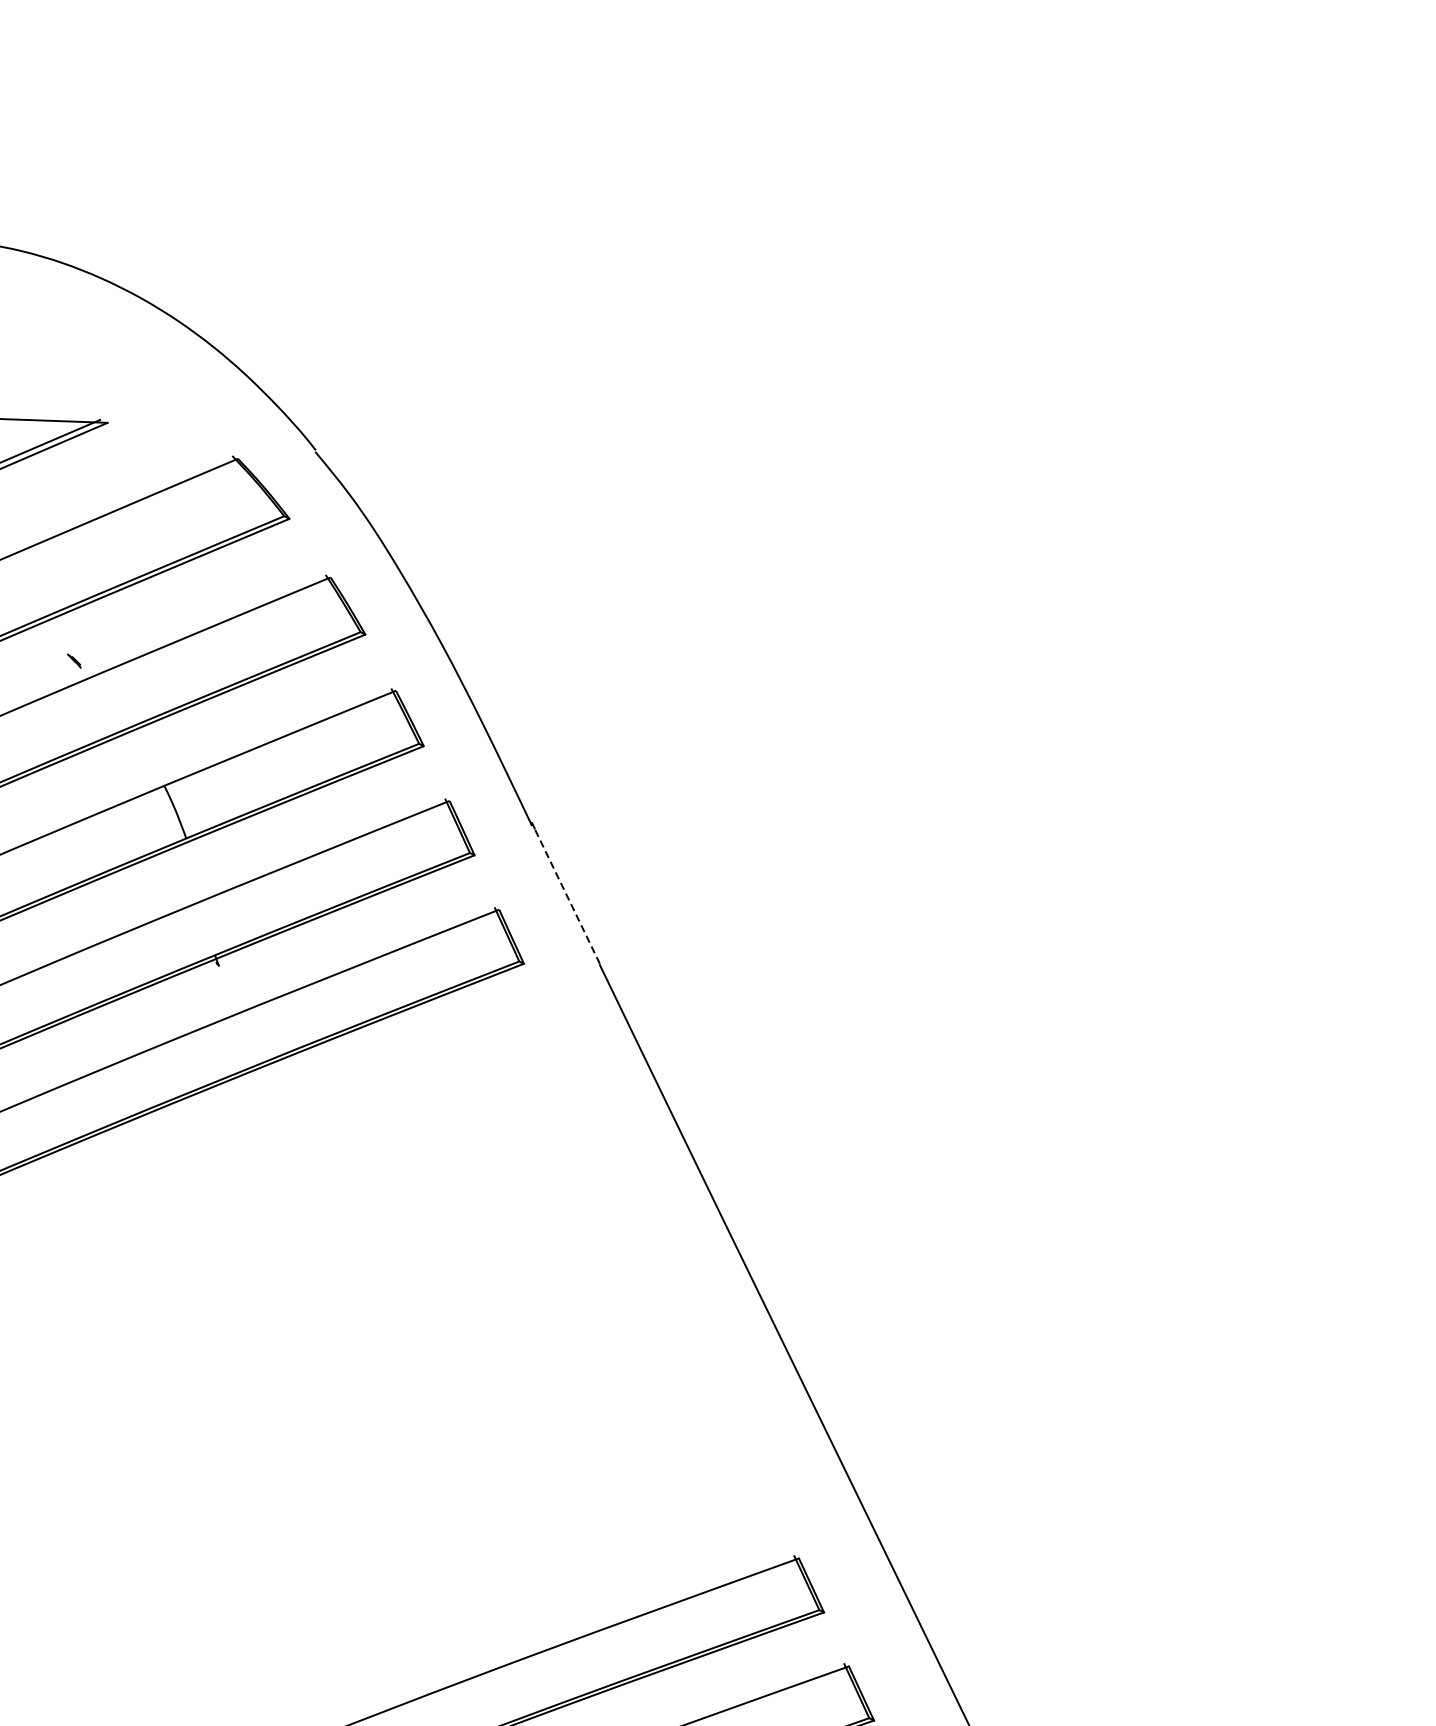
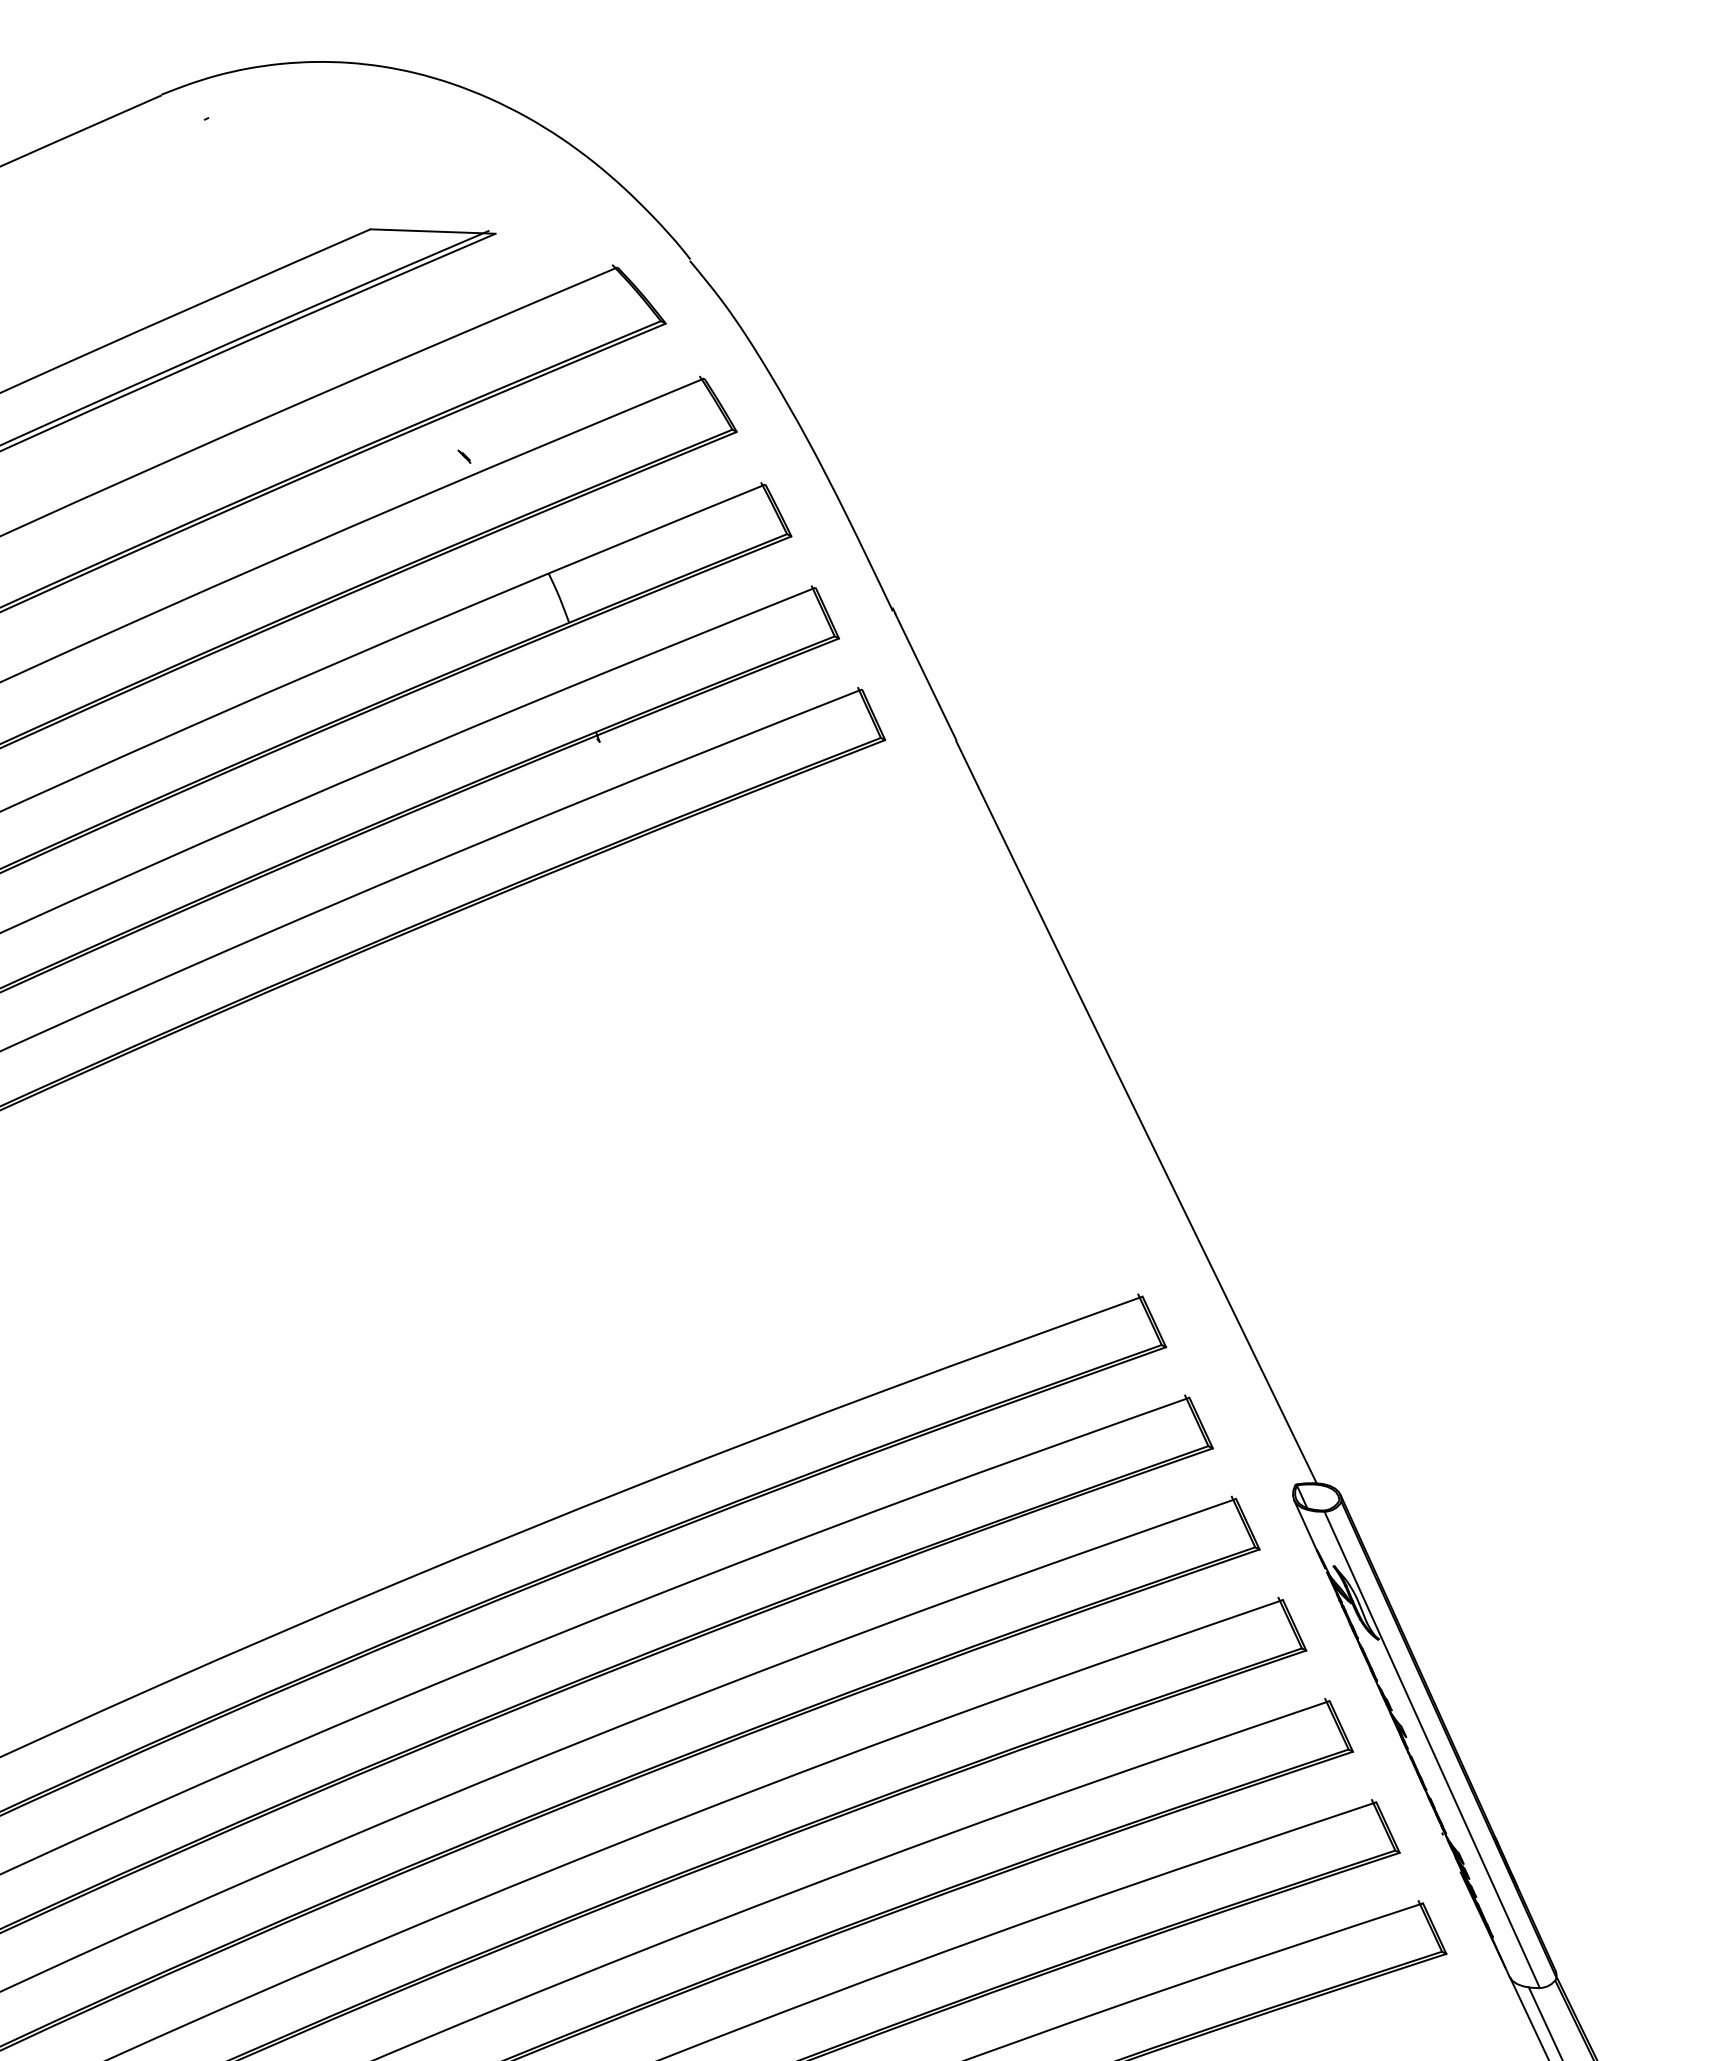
line: (566, 895) -> (925, 676), dashed -> solid

